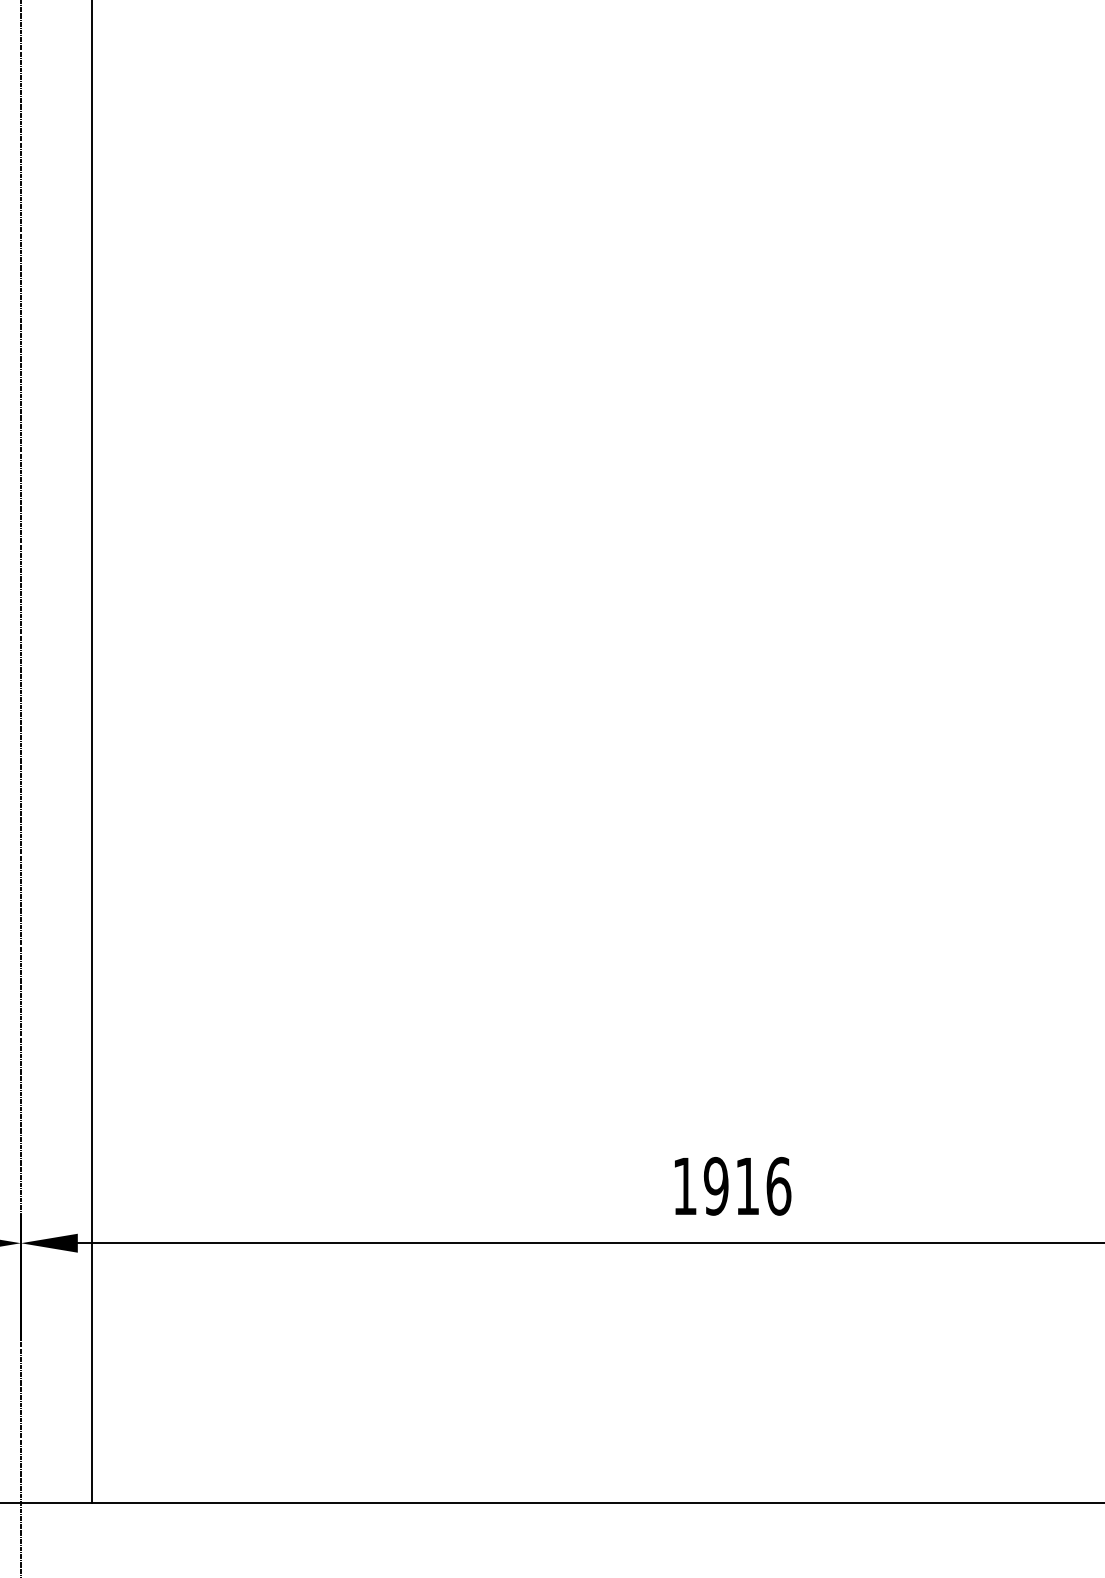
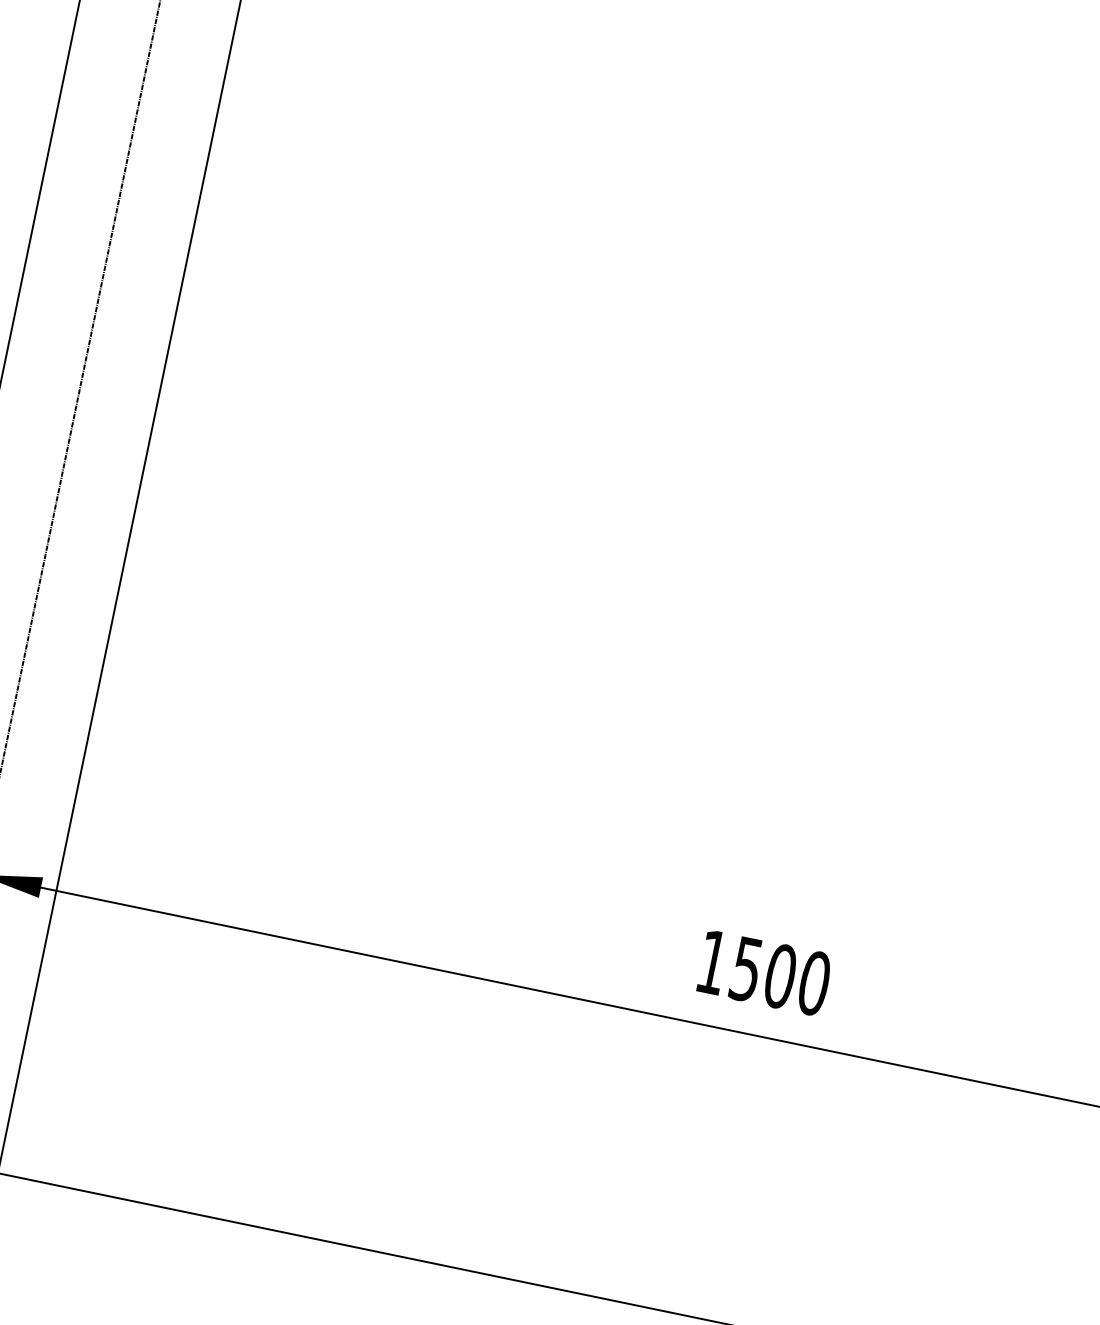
text: (747, 1185) -> (780, 975), 1916 -> 1500

